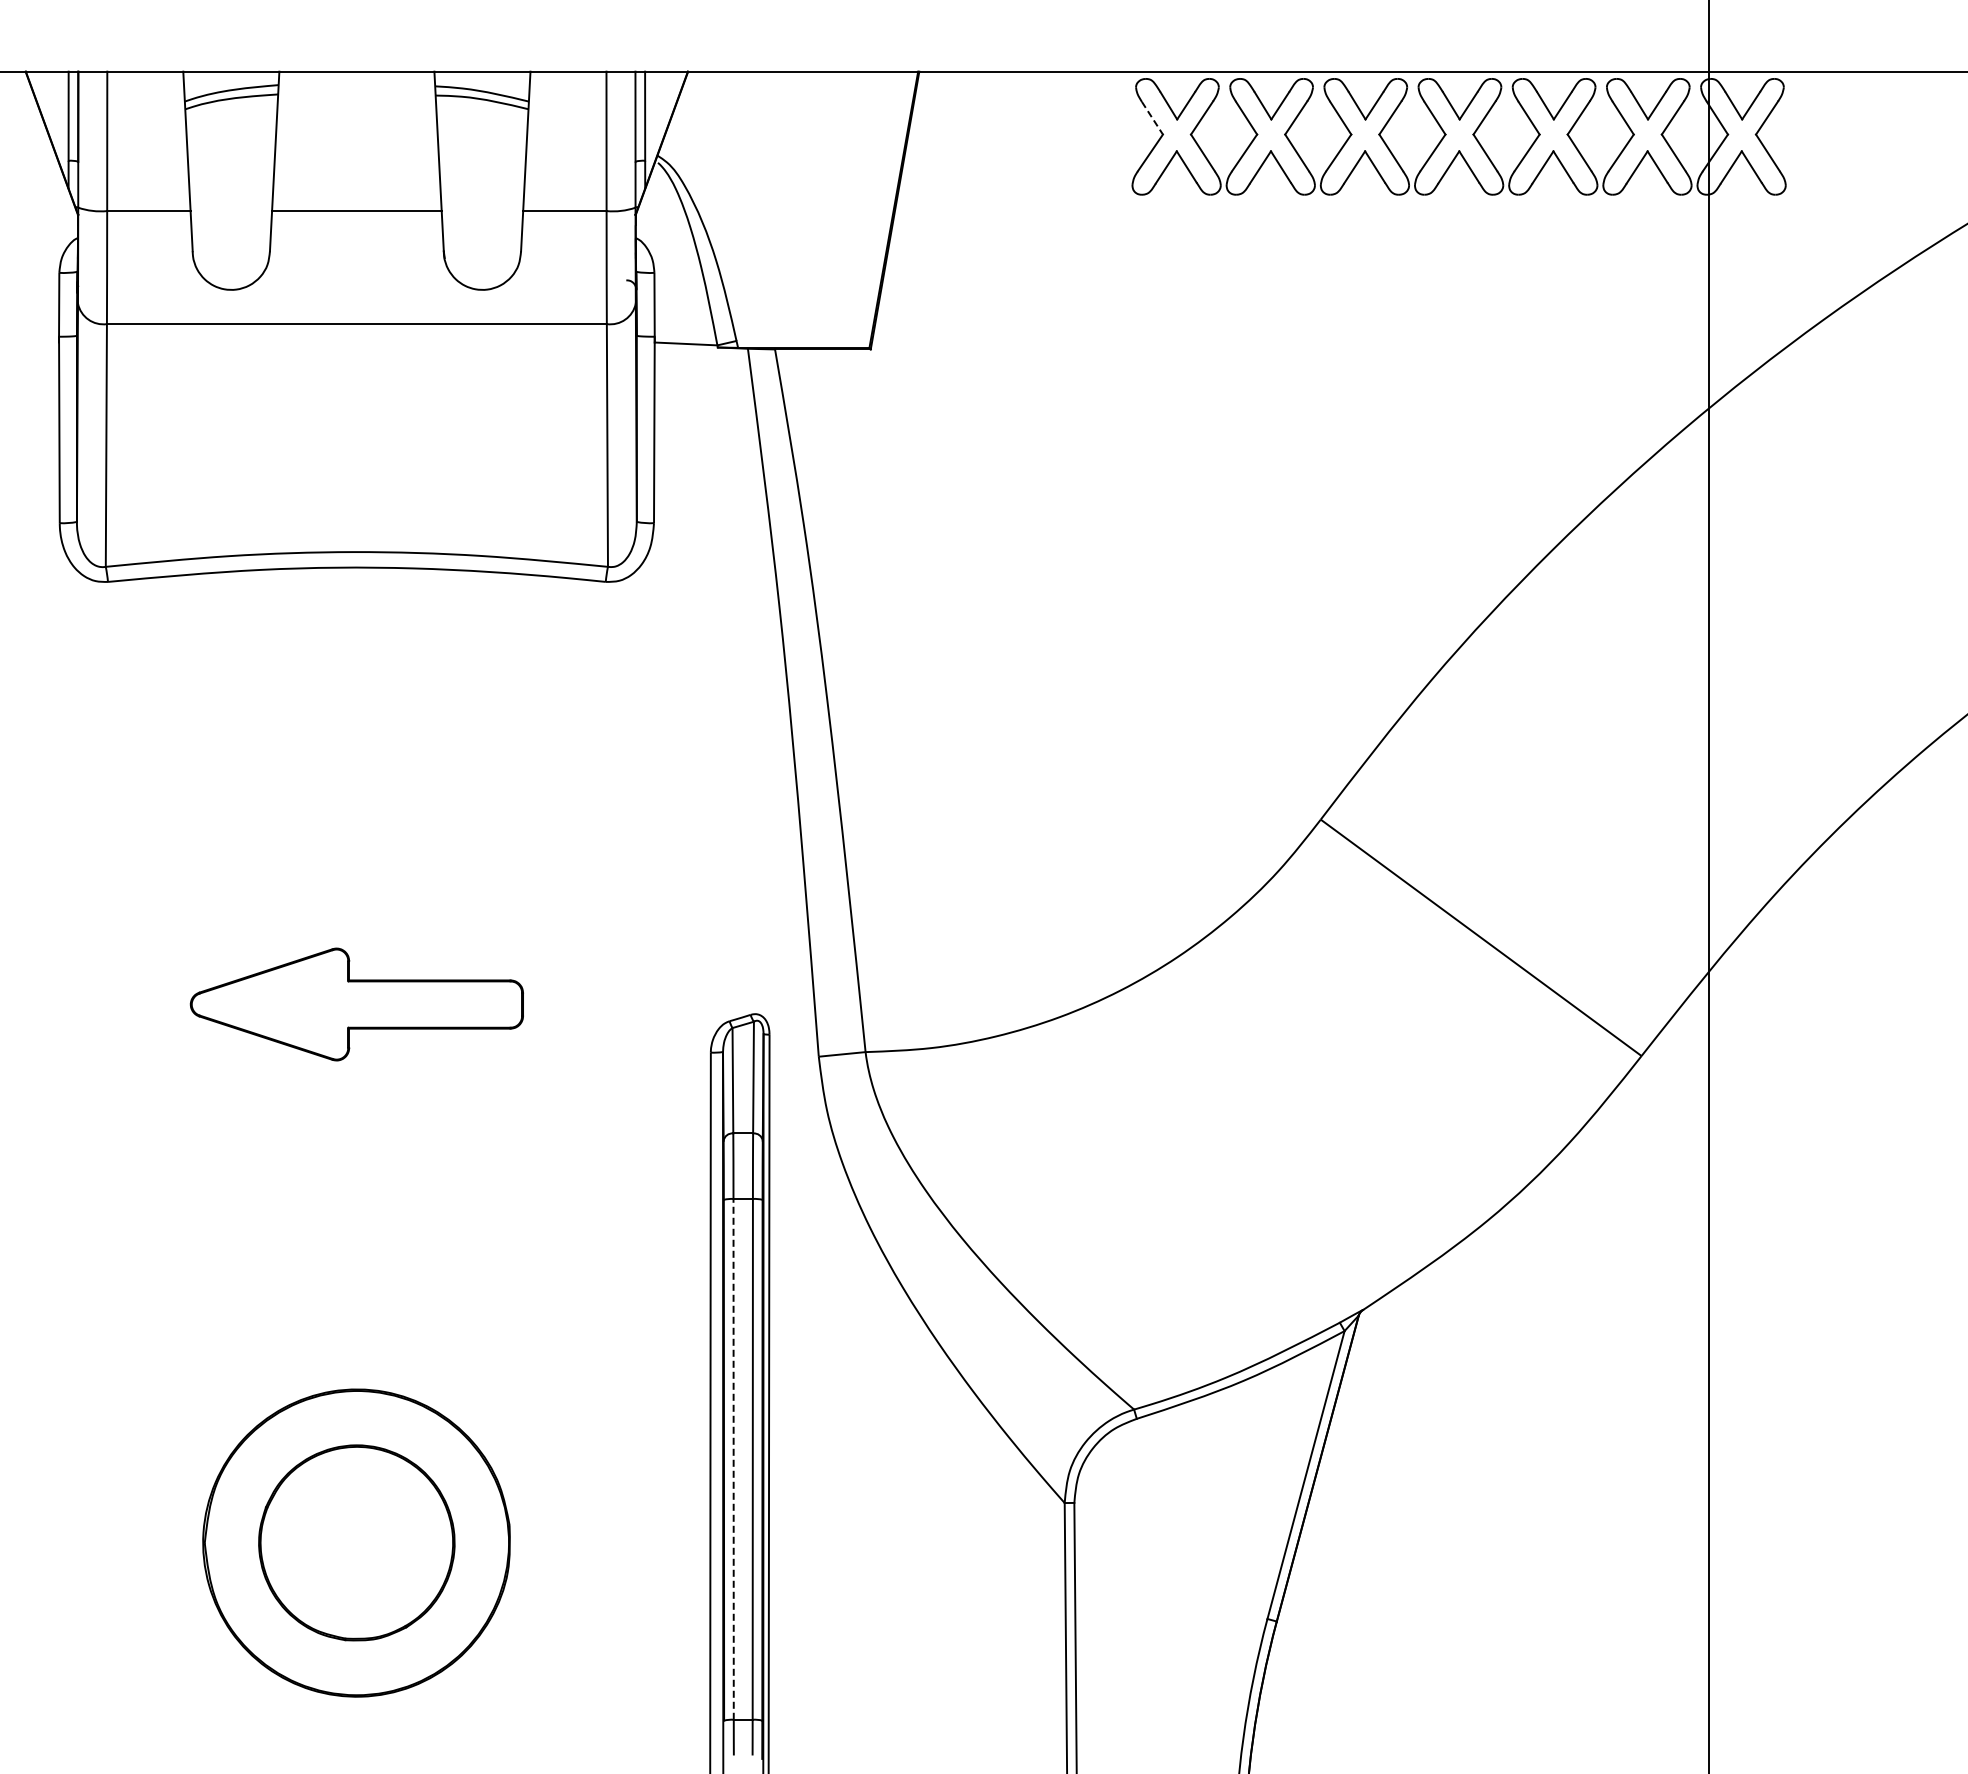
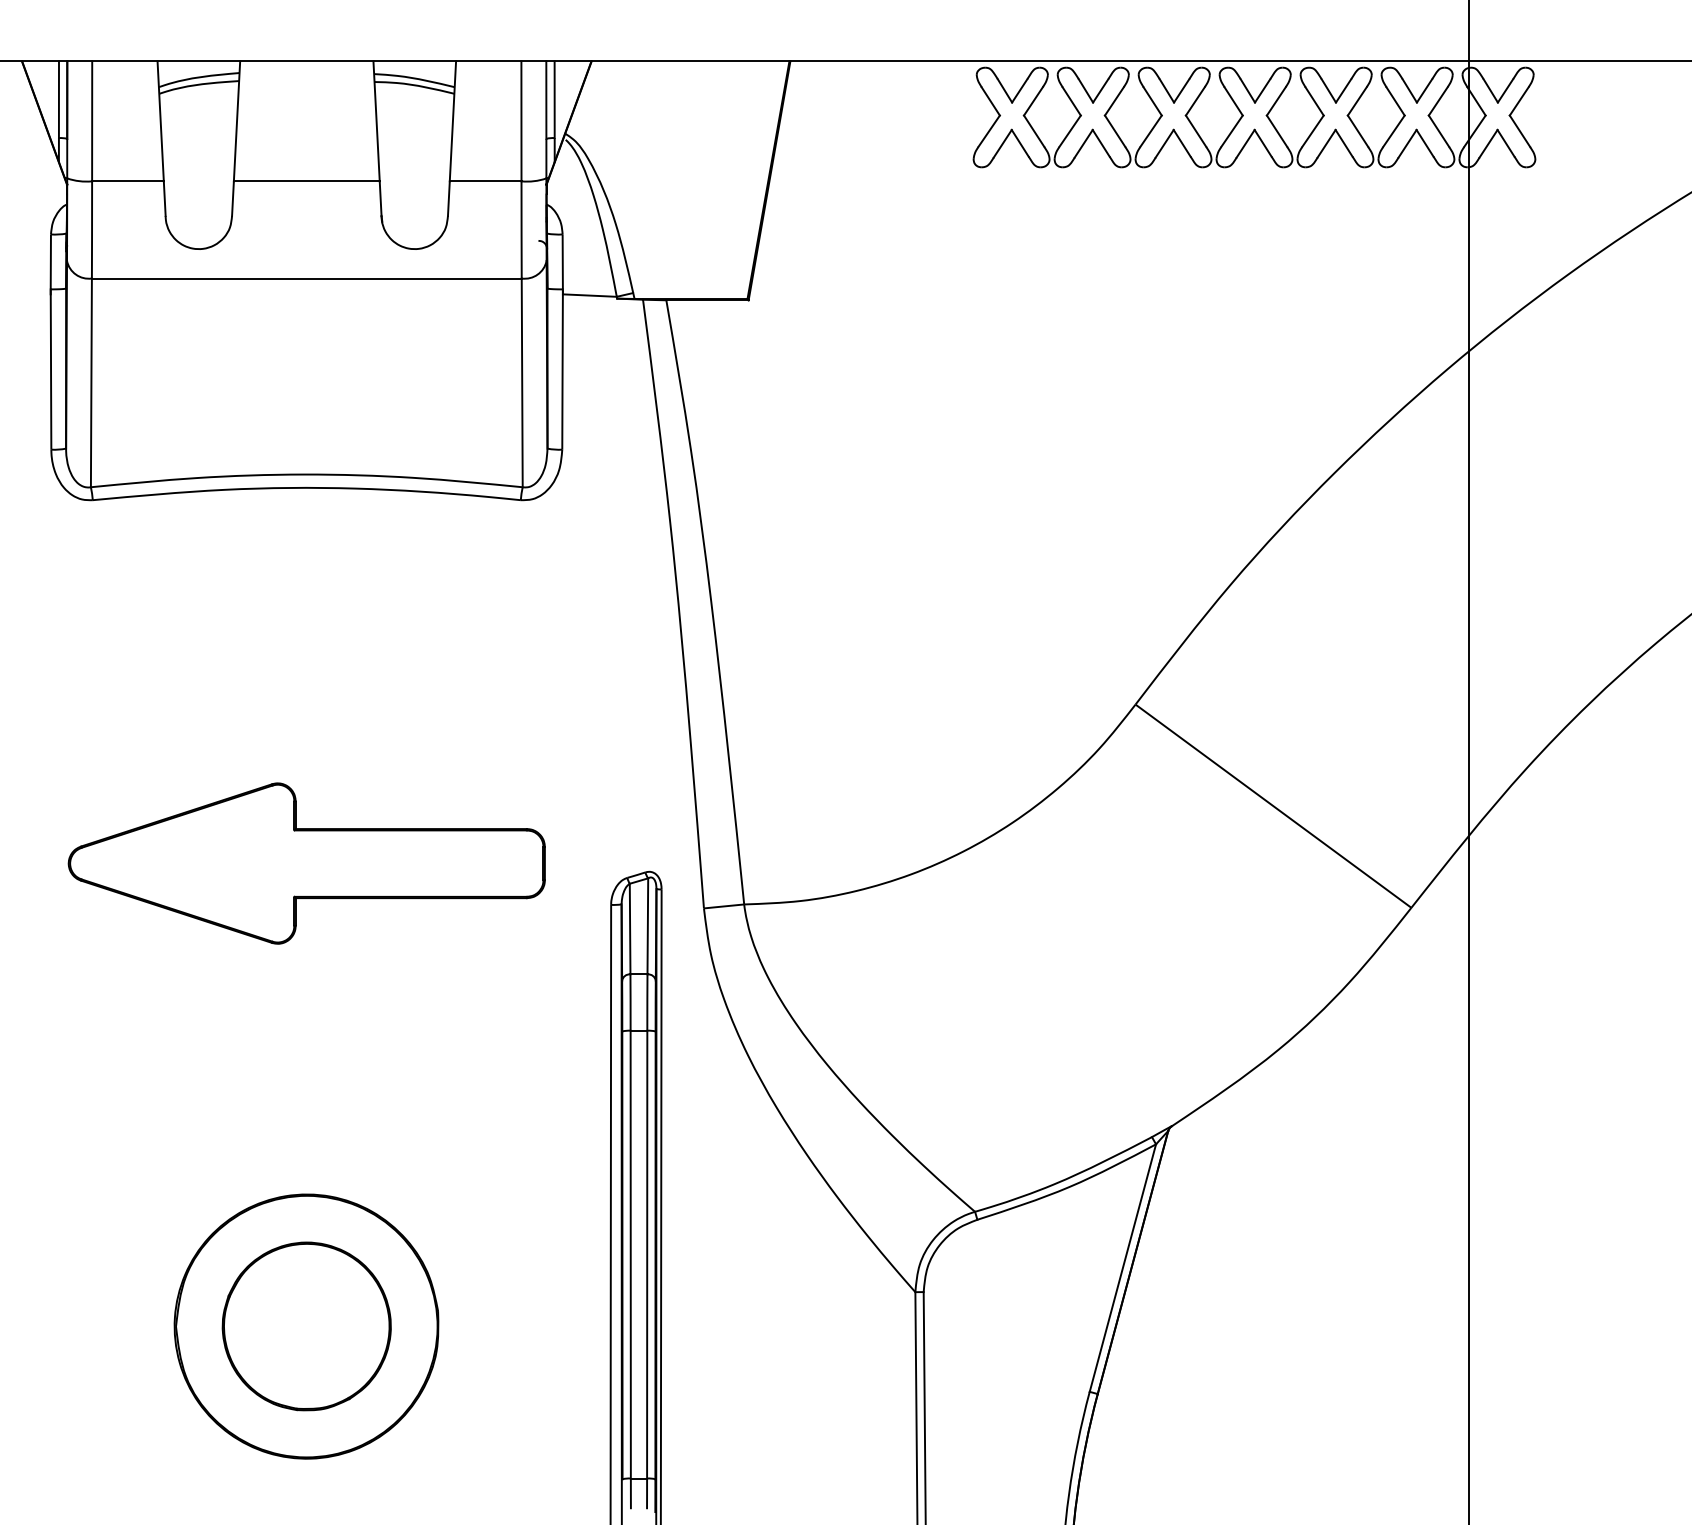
line: (1152, 118) -> (990, 101), dashed -> solid
part: (356, 1004) -> (306, 863), size x1.67
line: (733, 1458) -> (630, 1253), dashed -> solid

